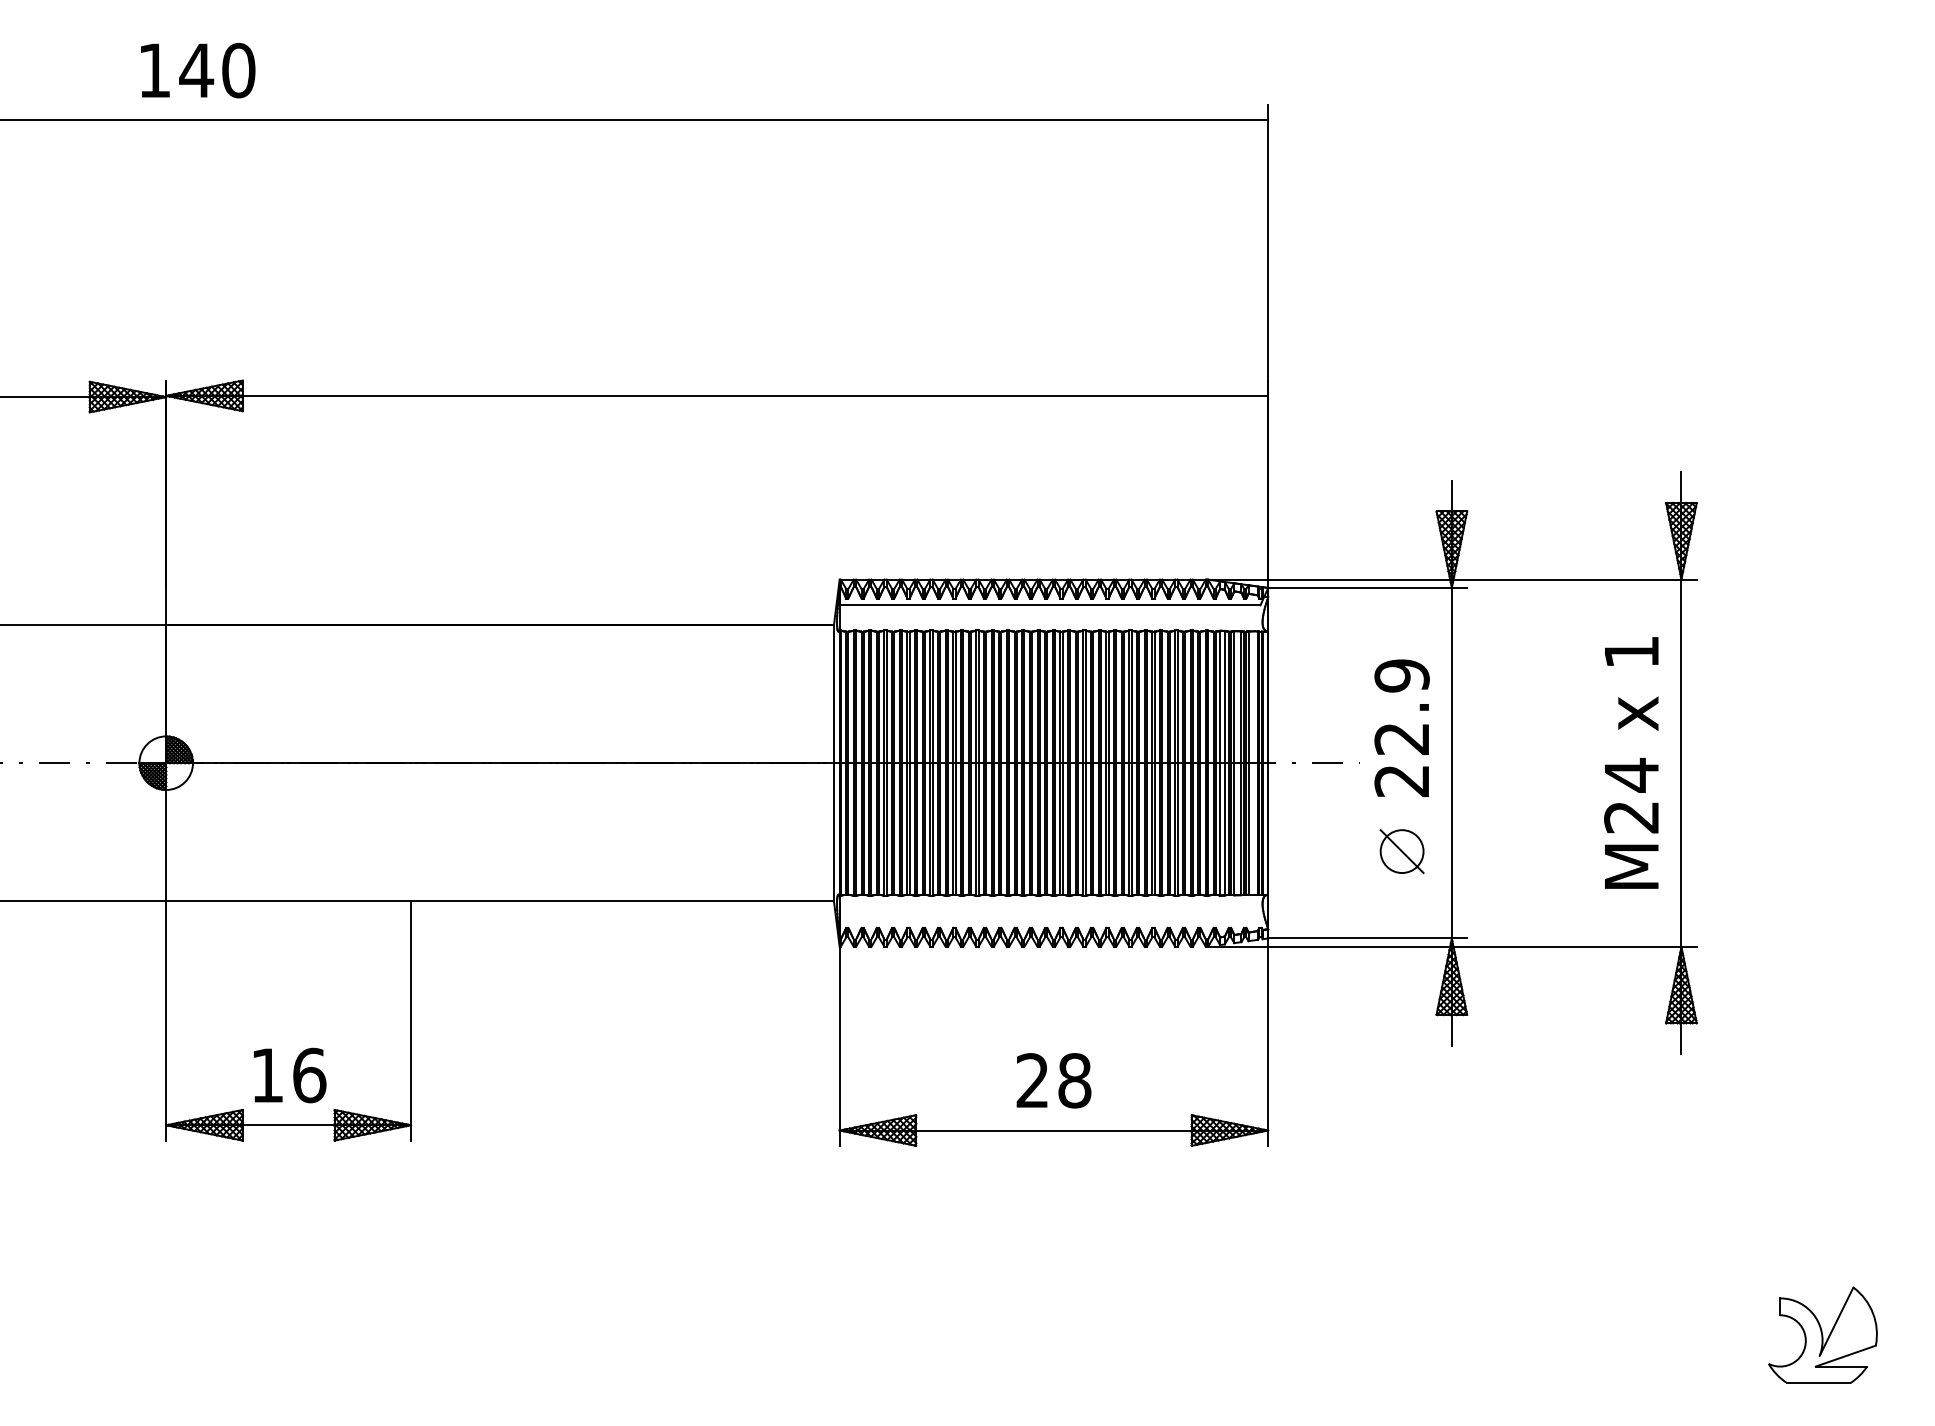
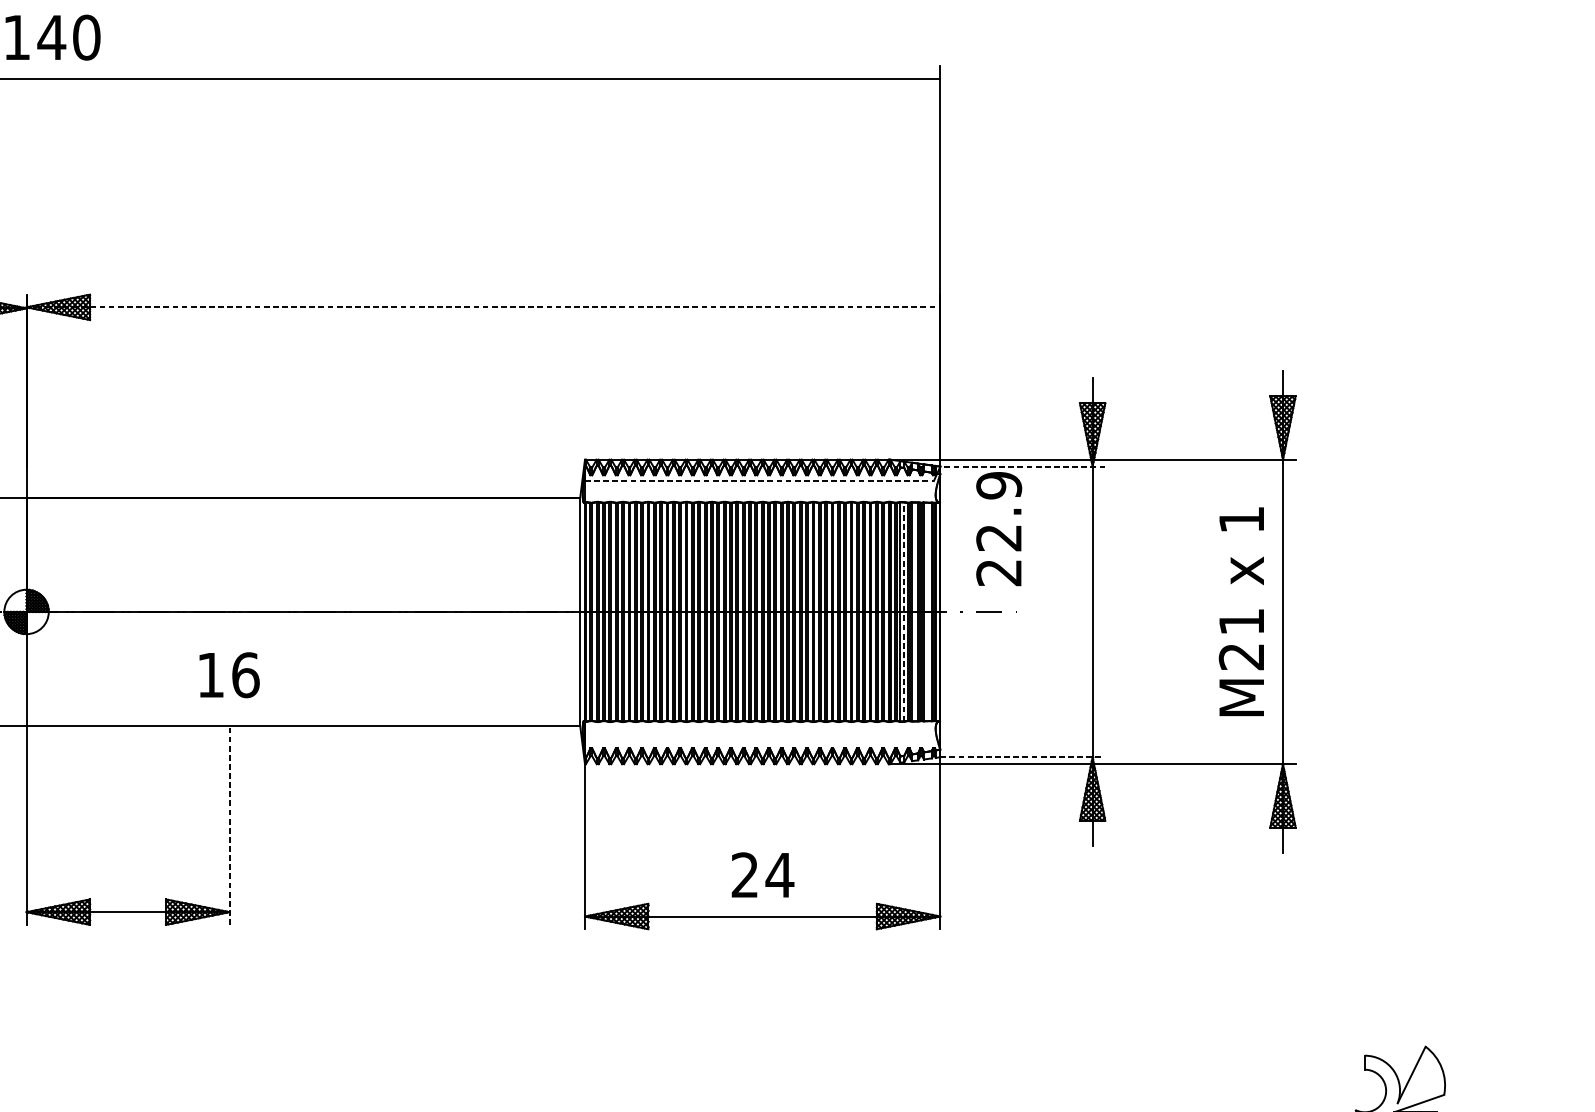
line: (717, 395) -> (483, 307), solid -> dashed
line: (1367, 587) -> (1022, 466), solid -> dashed
line: (1050, 605) -> (759, 481), solid -> dashed
text: (1401, 727) -> (998, 528), moved
line: (1224, 762) -> (904, 611), solid -> dashed
text: (1631, 774) -> (1241, 621), M24 -> M21
part: (1401, 851) -> (1050, 685), removed
line: (1368, 938) -> (1023, 757), solid -> dashed
line: (411, 1020) -> (229, 825), solid -> dashed
text: (289, 1075) -> (229, 675), moved
text: (1074, 1080) -> (779, 875), 28 -> 24

